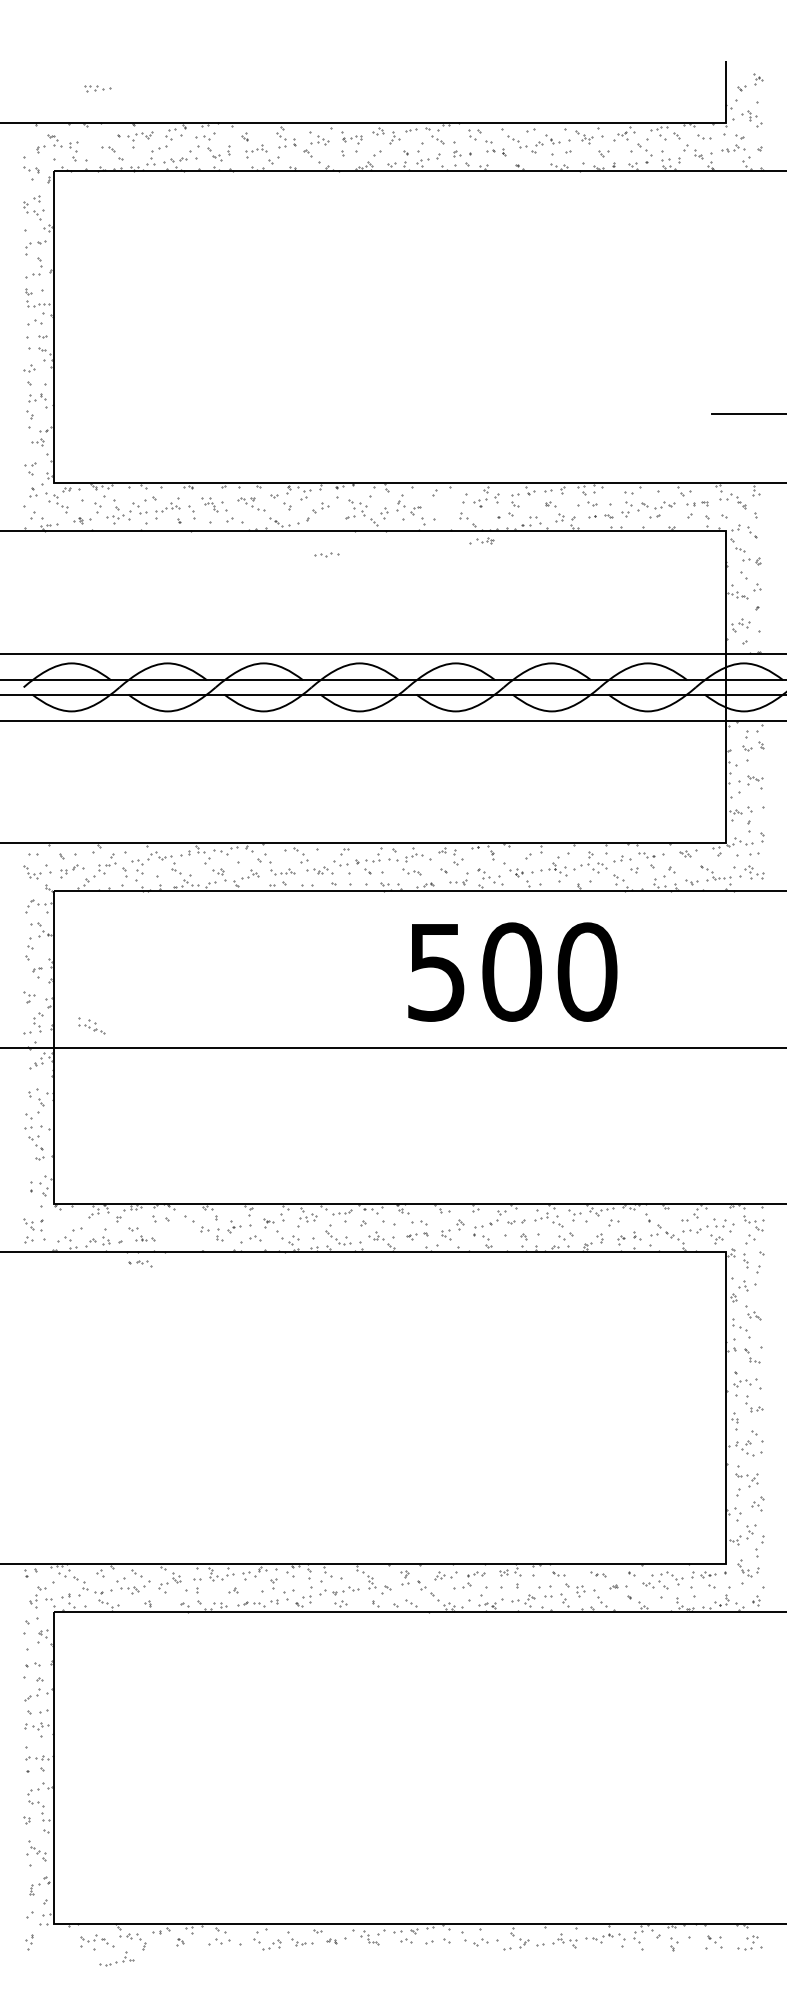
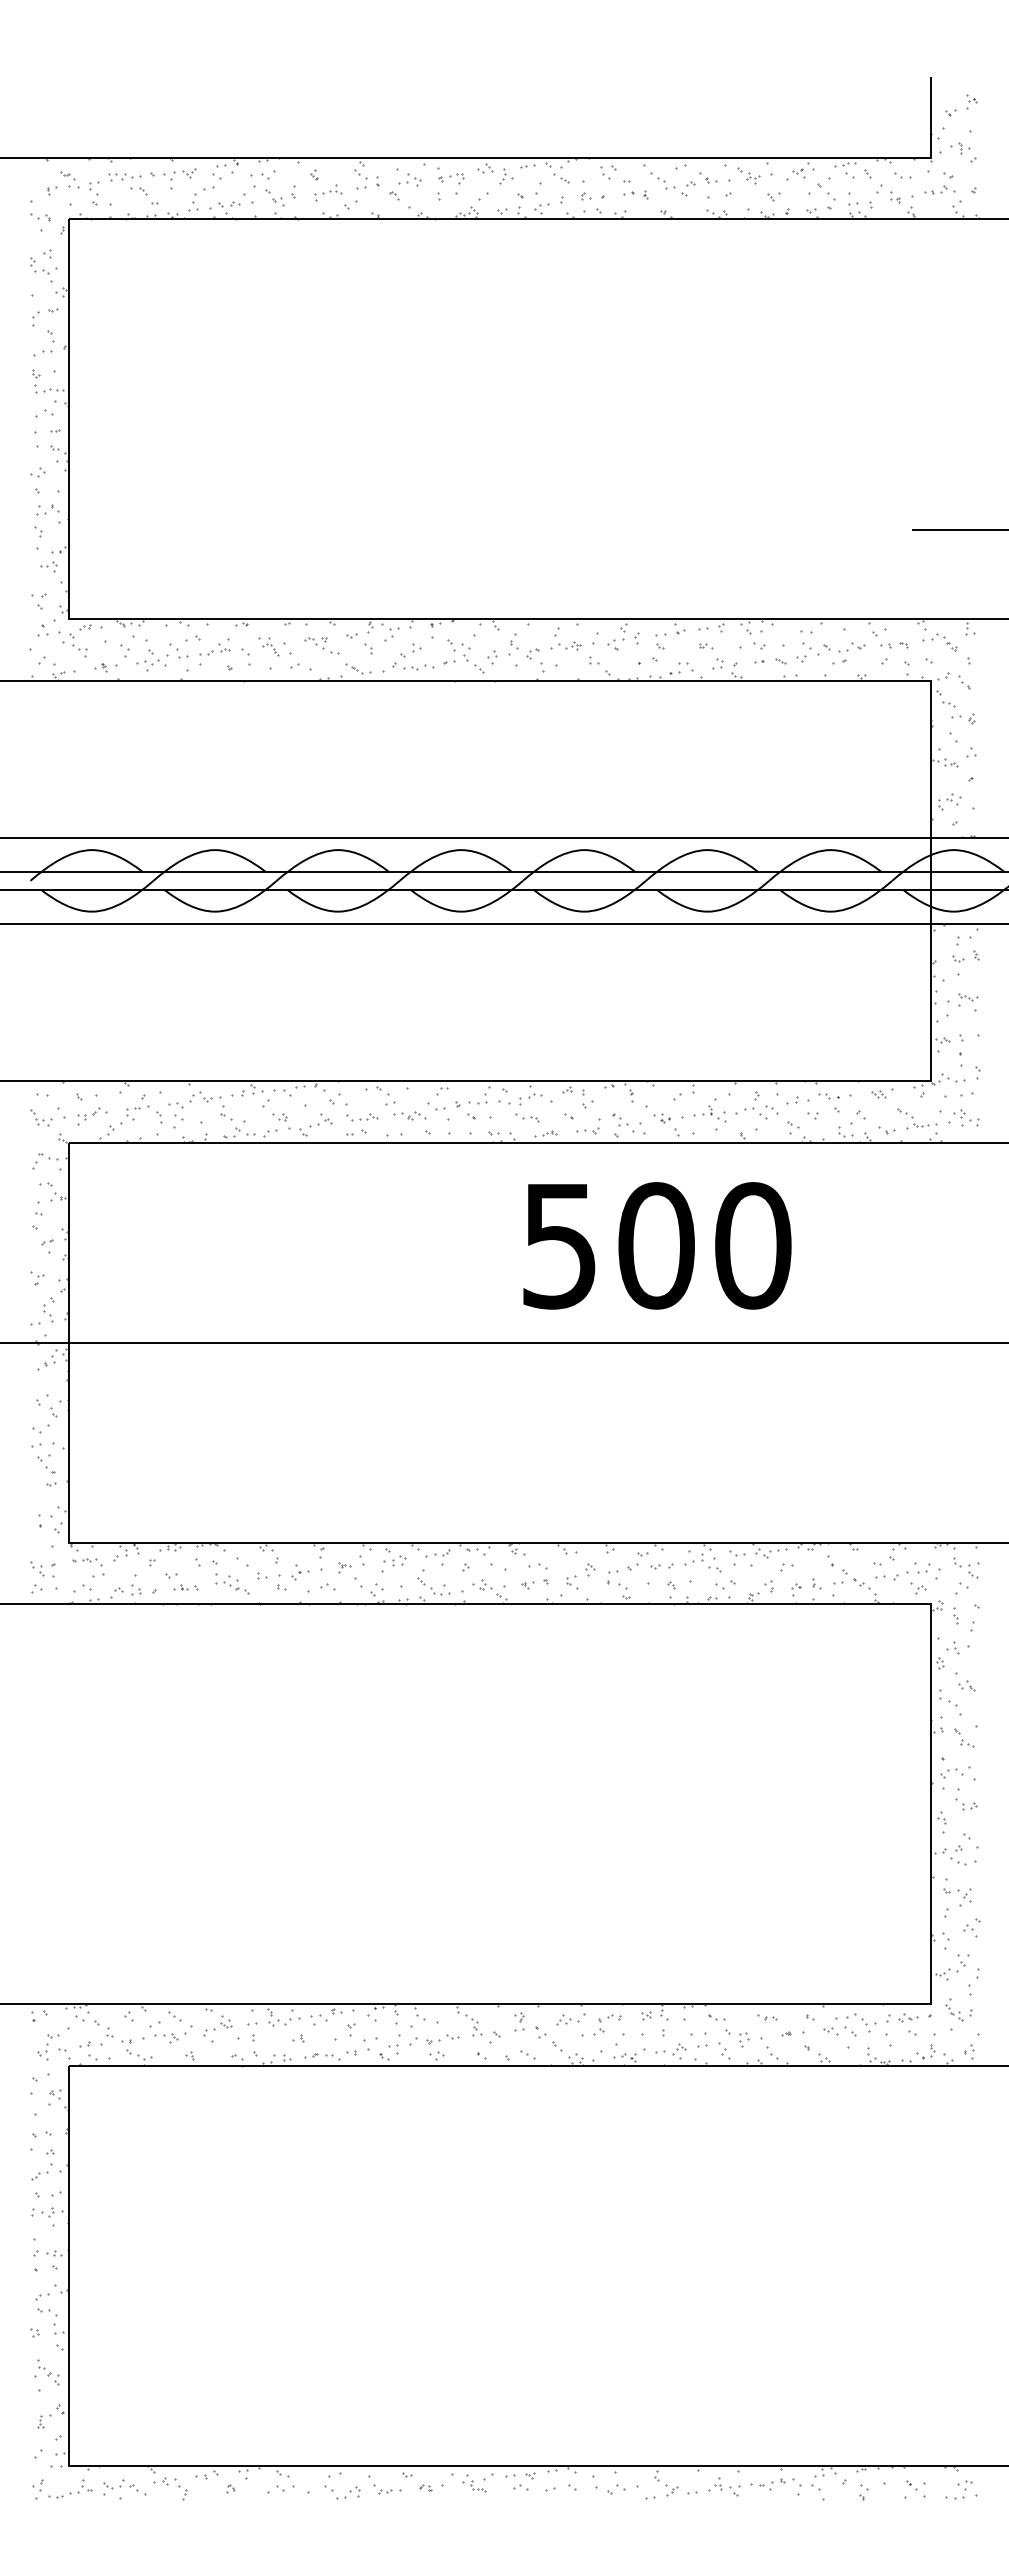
part: (97, 88) -> (124, 177), moved
part: (481, 540) -> (565, 645), moved
part: (326, 554) -> (418, 667), moved
part: (91, 1025) -> (232, 1583), moved
part: (139, 1263) -> (87, 1562), moved
part: (116, 1958) -> (70, 2488), moved

